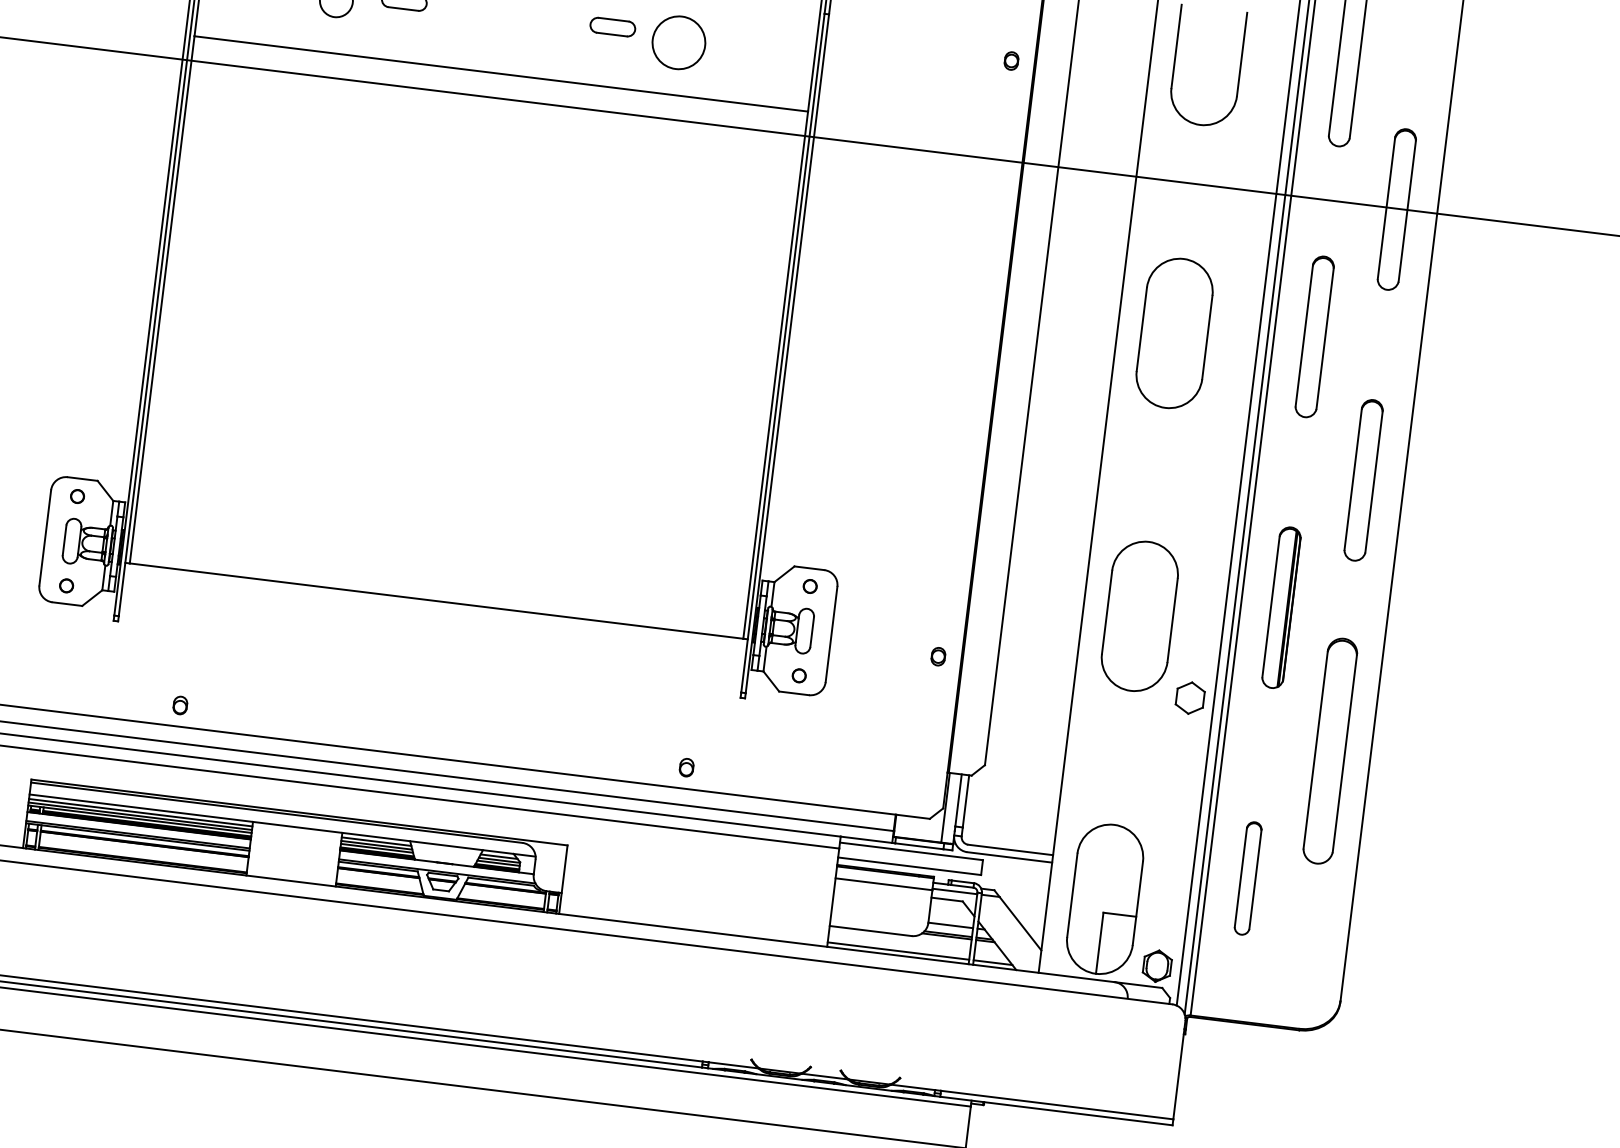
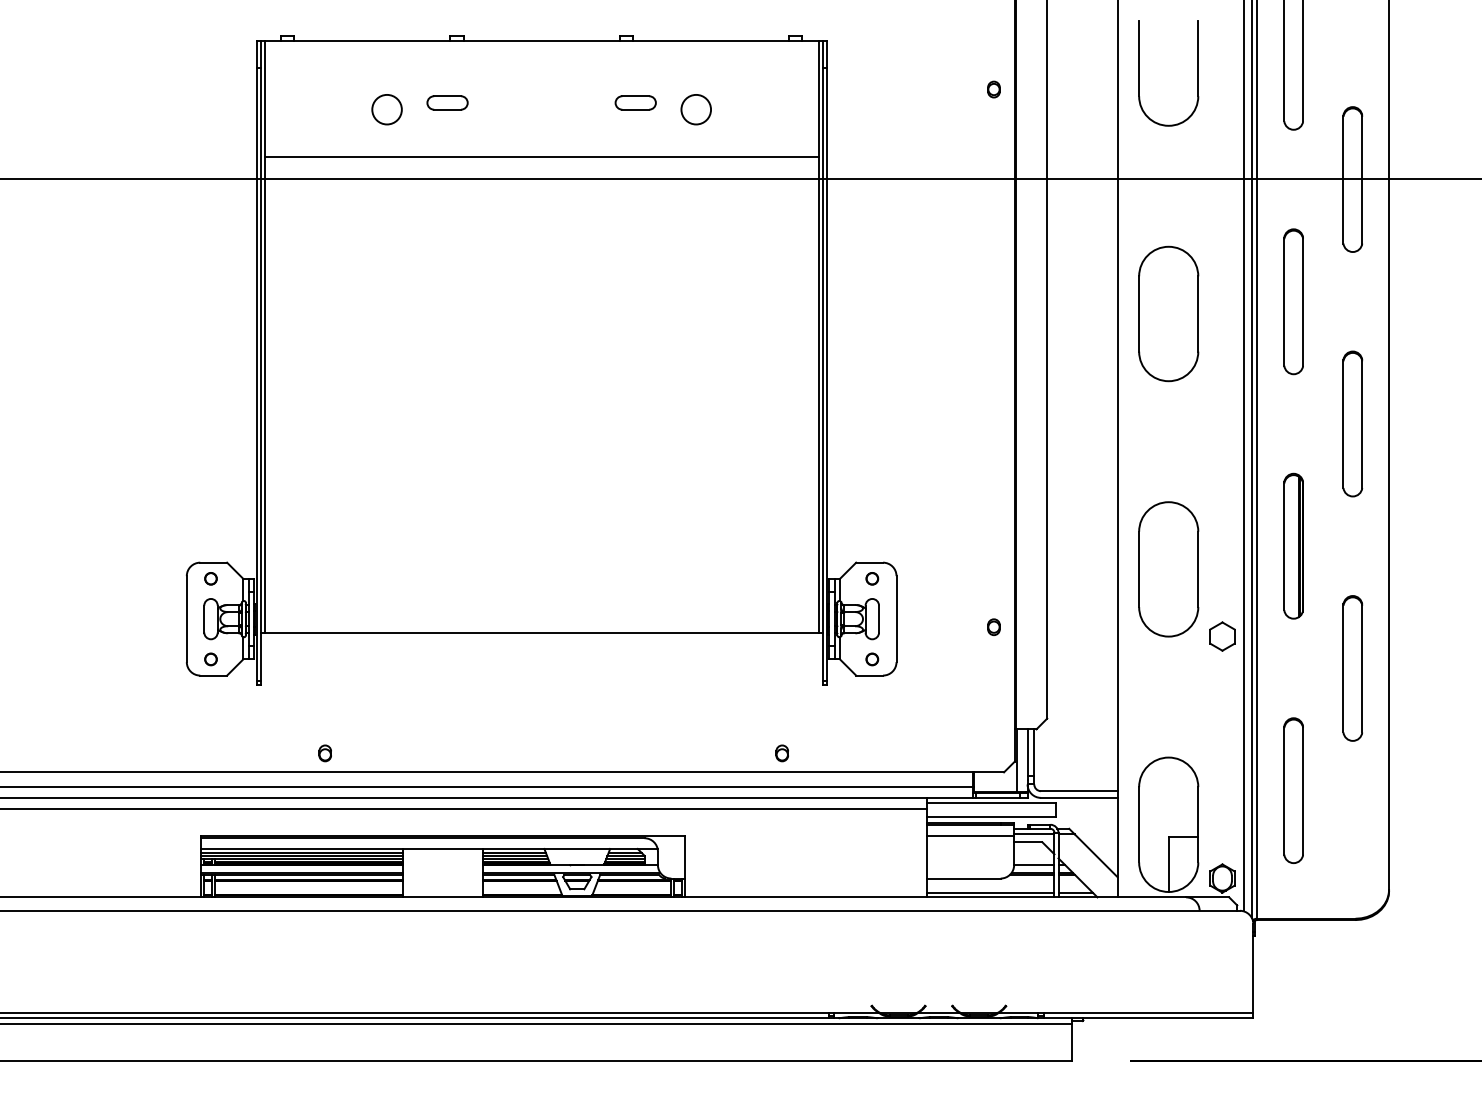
circle: (679, 42) -> (696, 109), size x0.62
part: (1329, 751) -> (1352, 668), size x0.71
part: (1248, 878) -> (1293, 790), size x1.43

